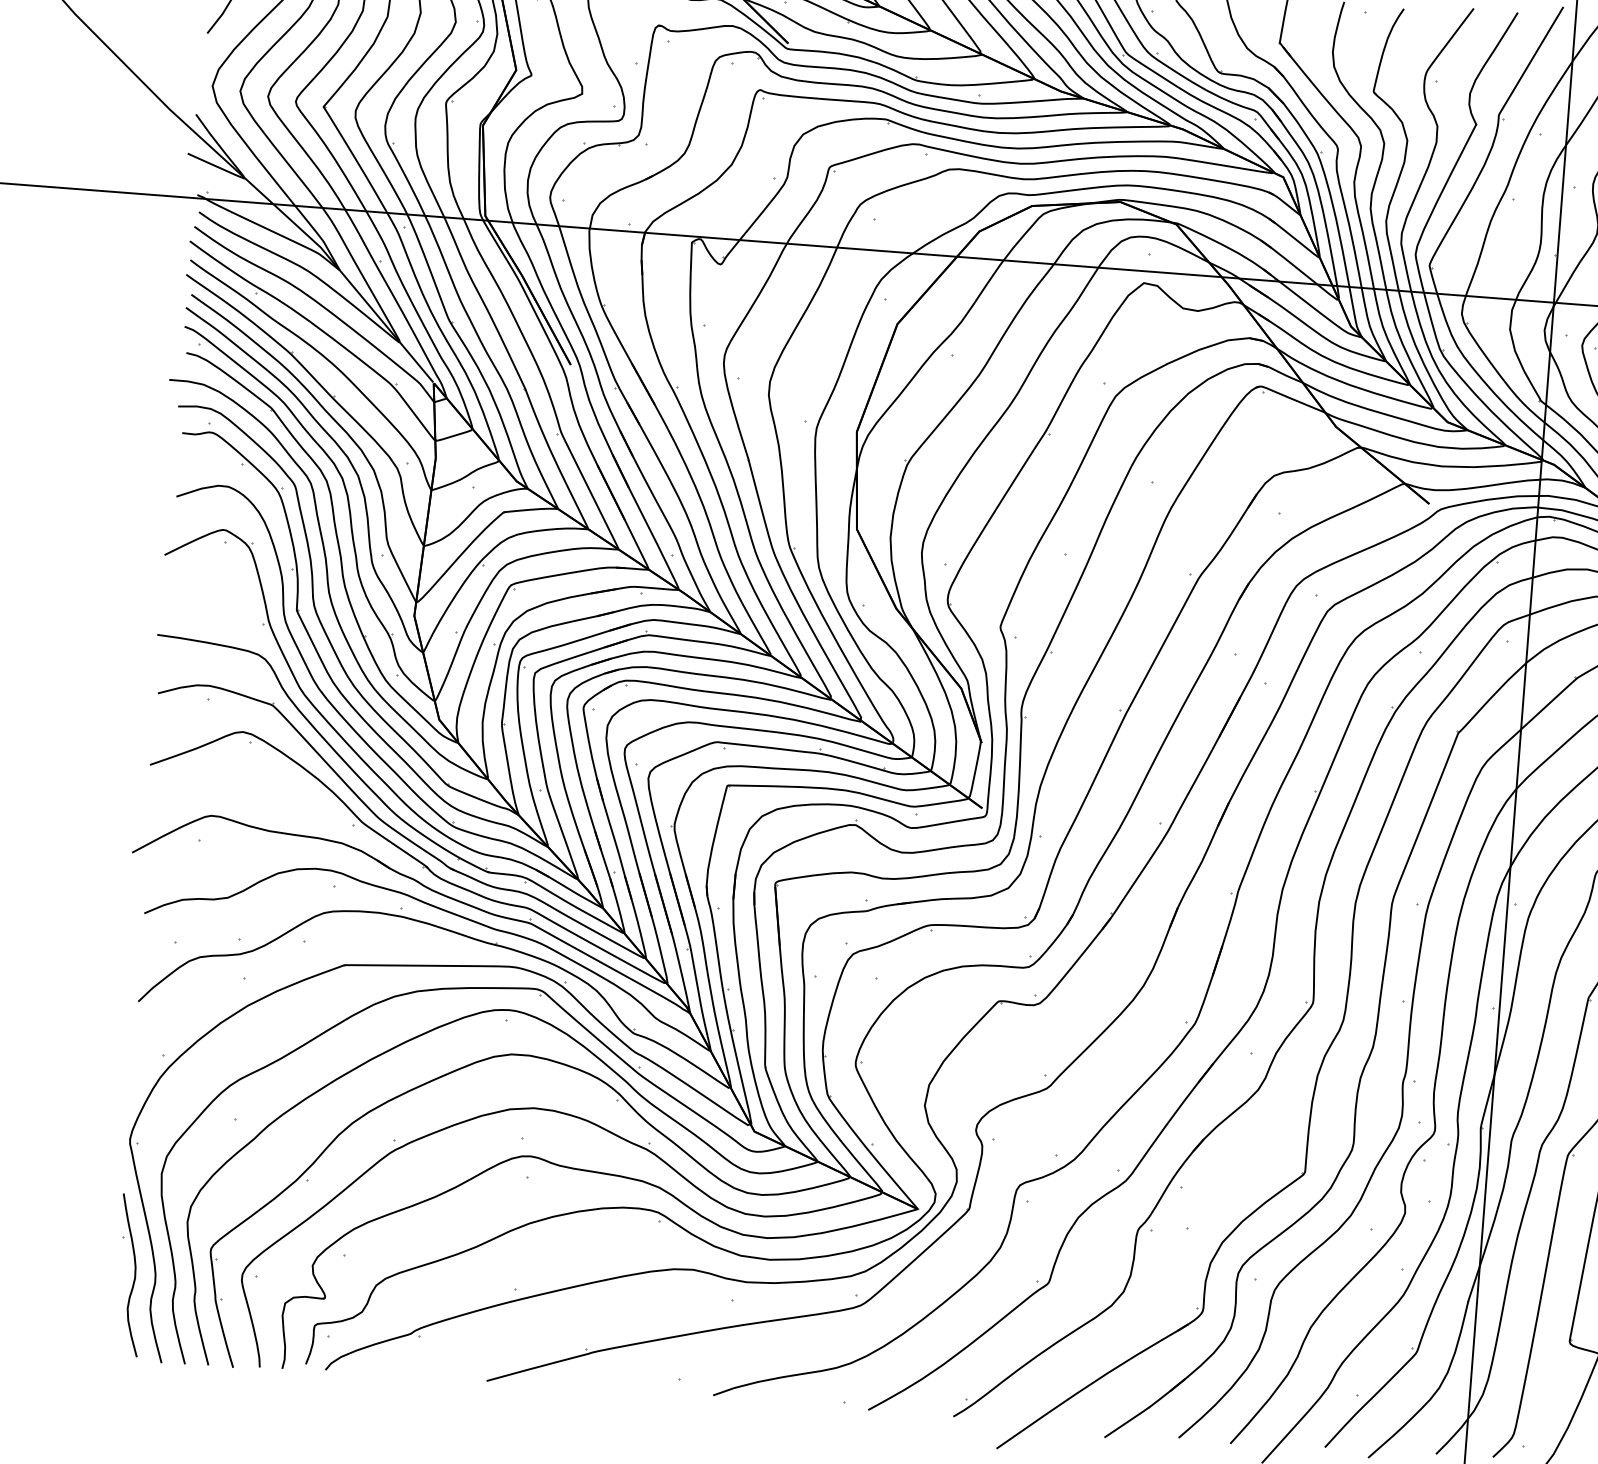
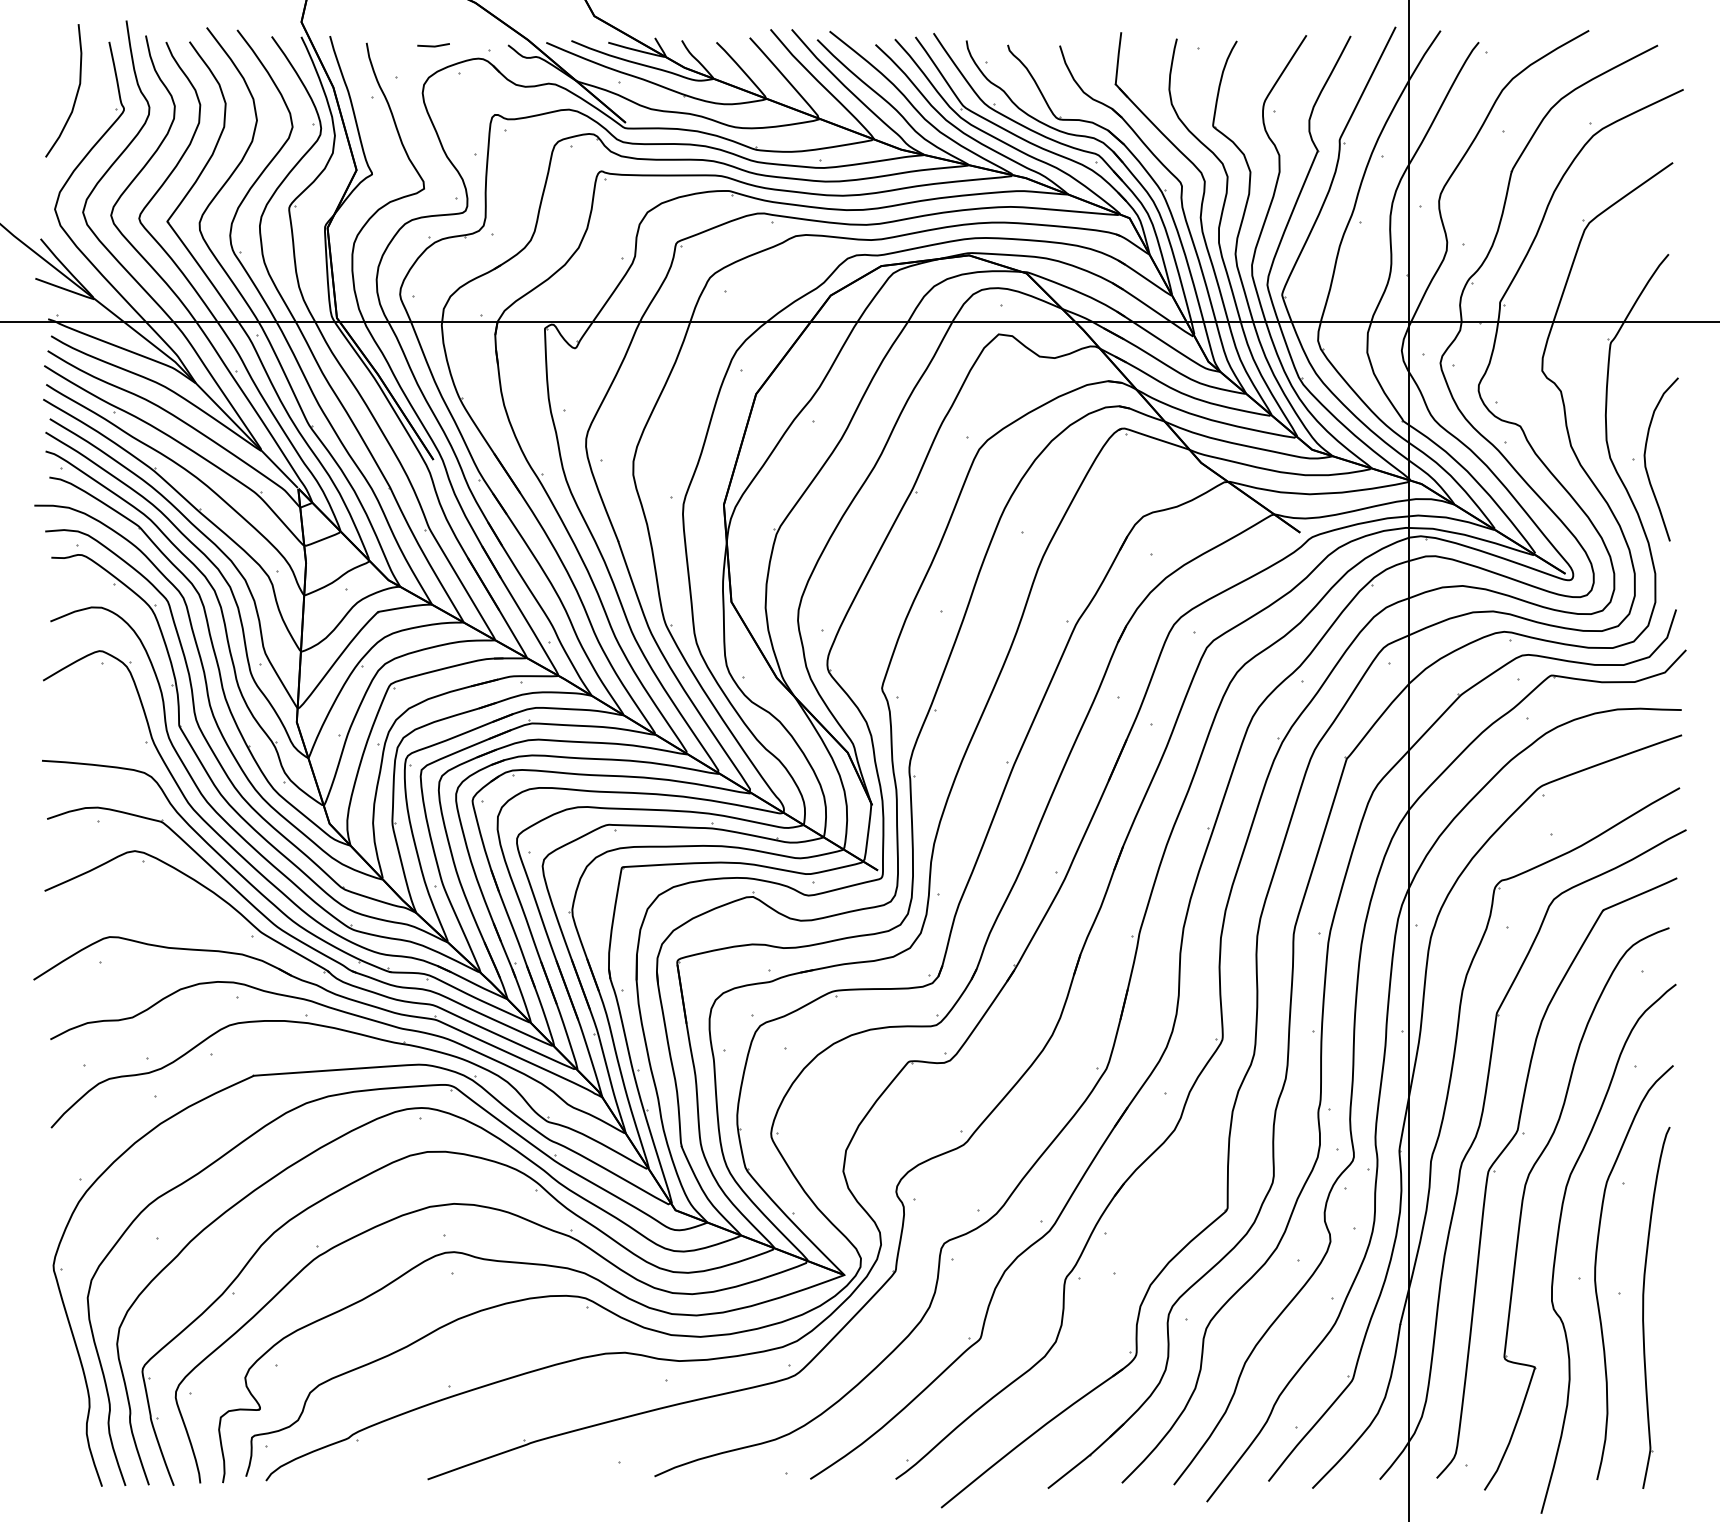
part: (129, 1275) -> (63, 1401), removed

